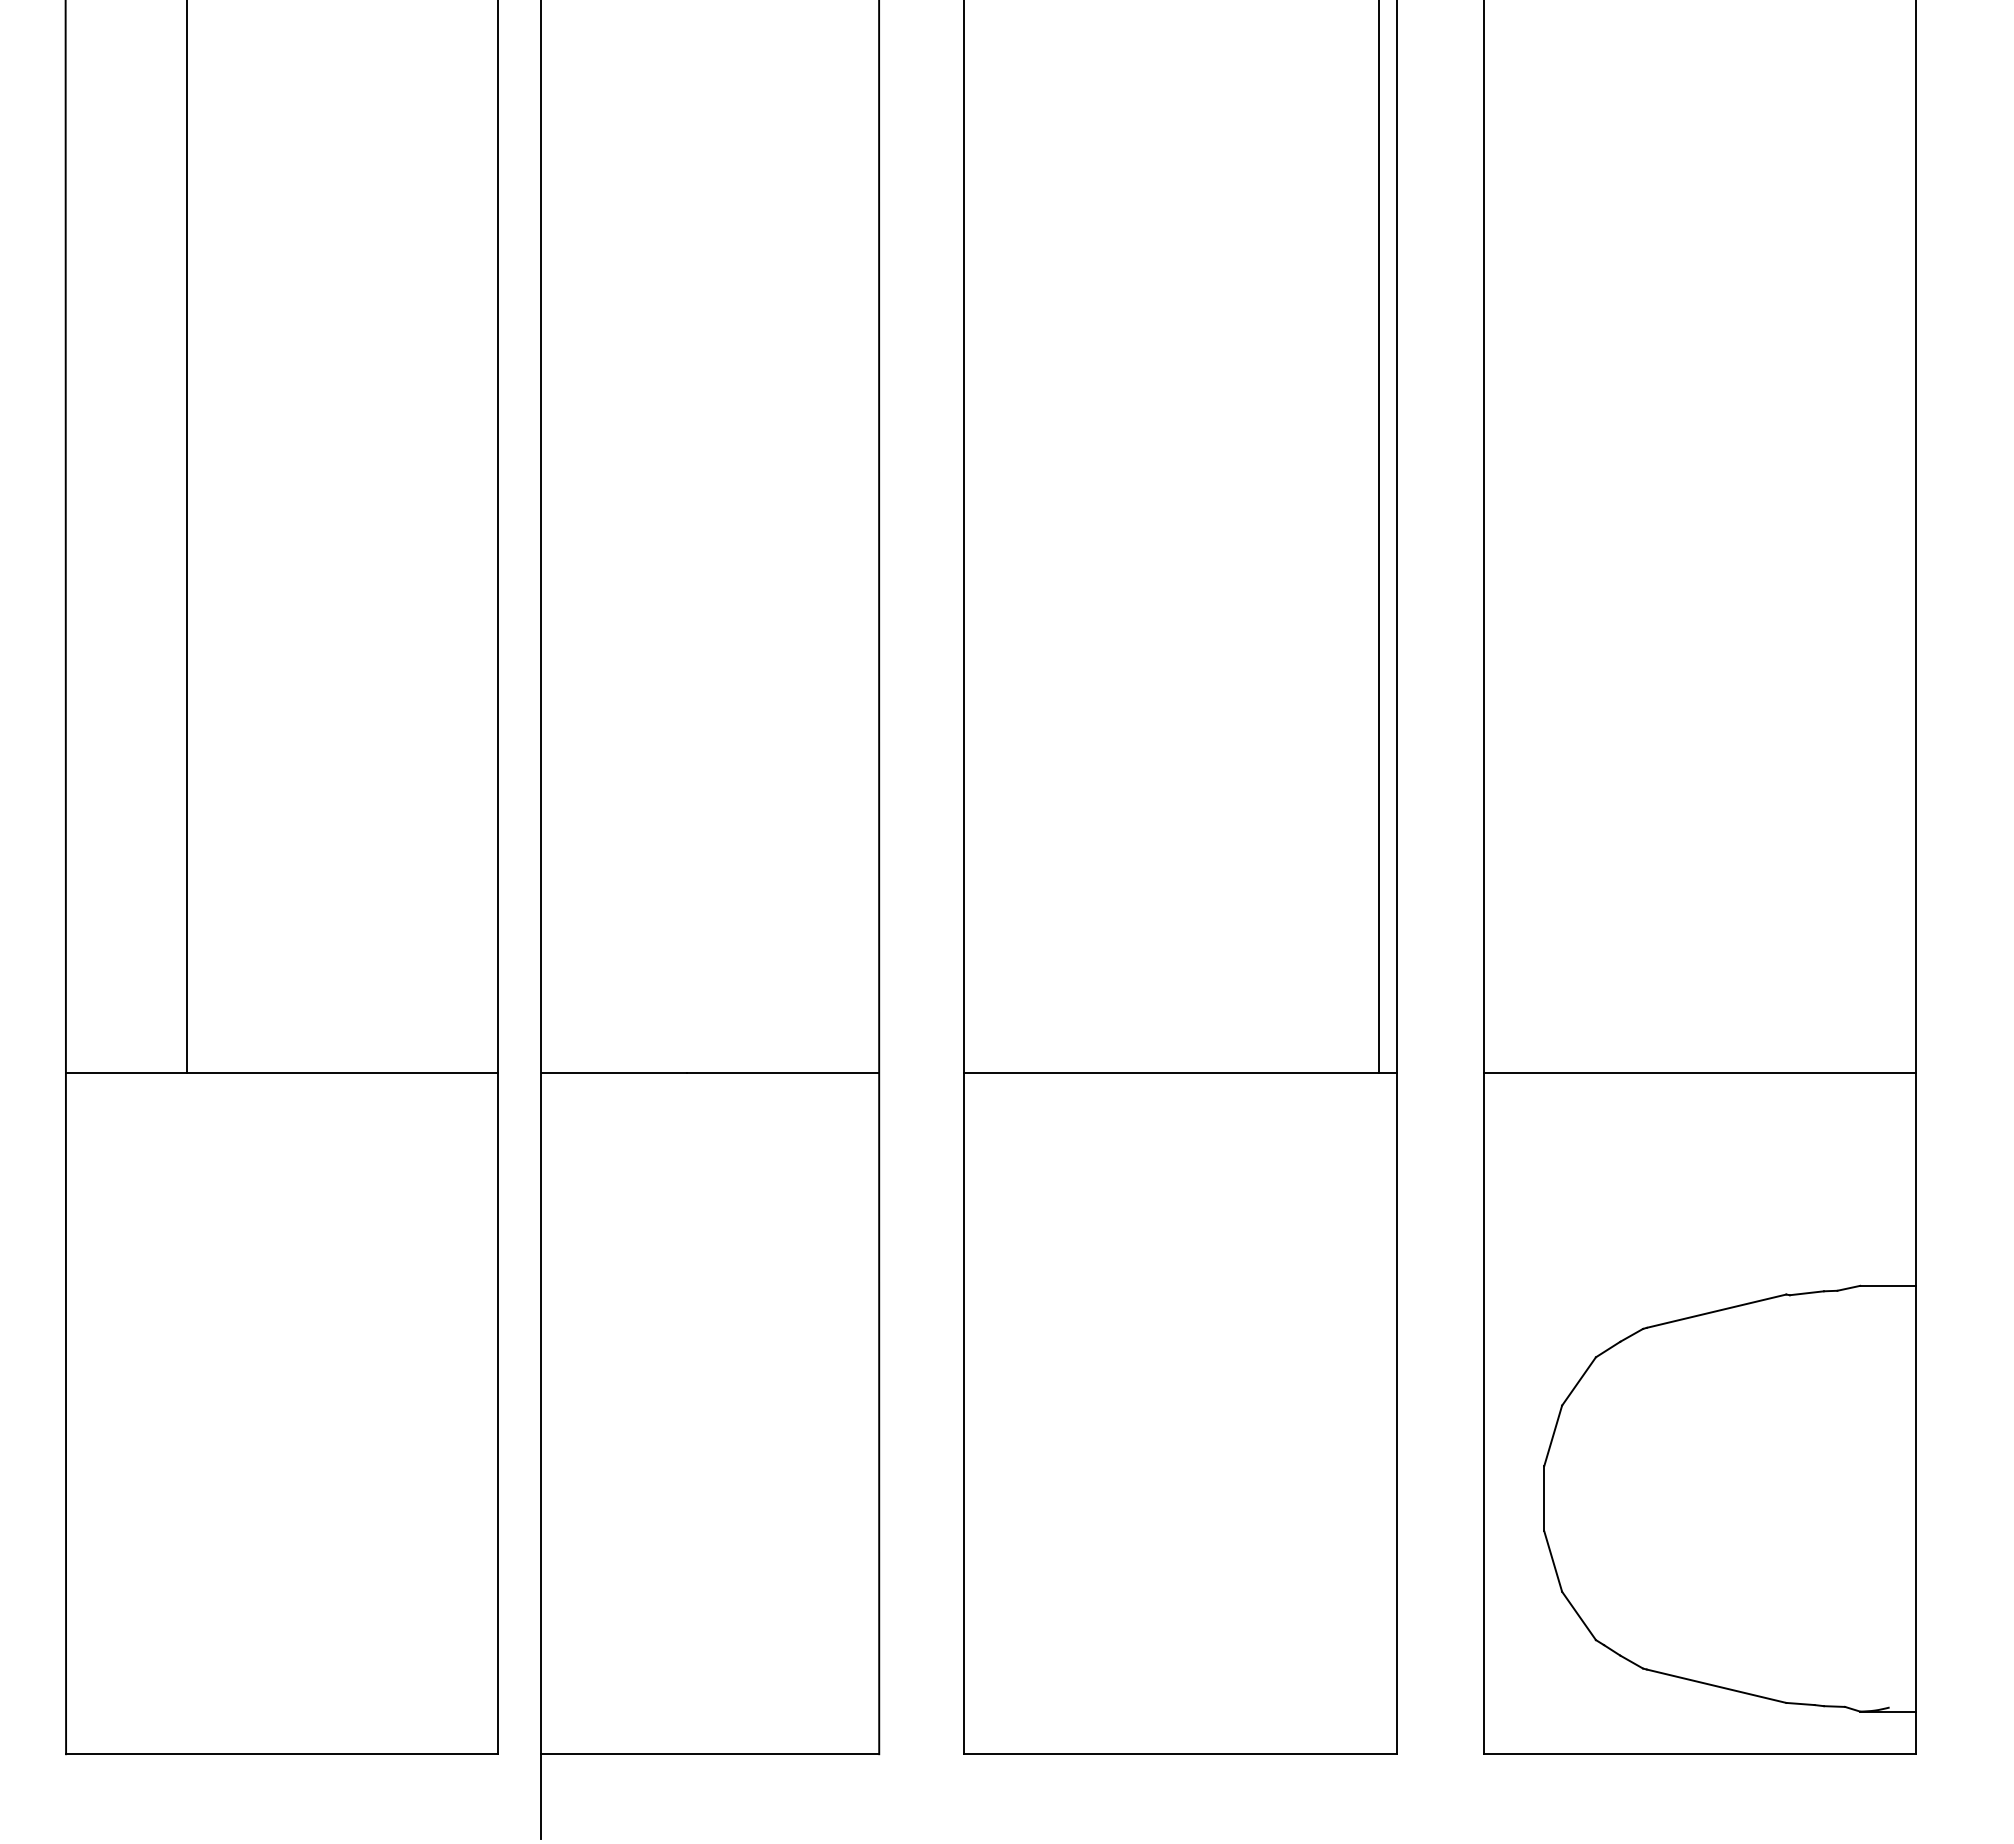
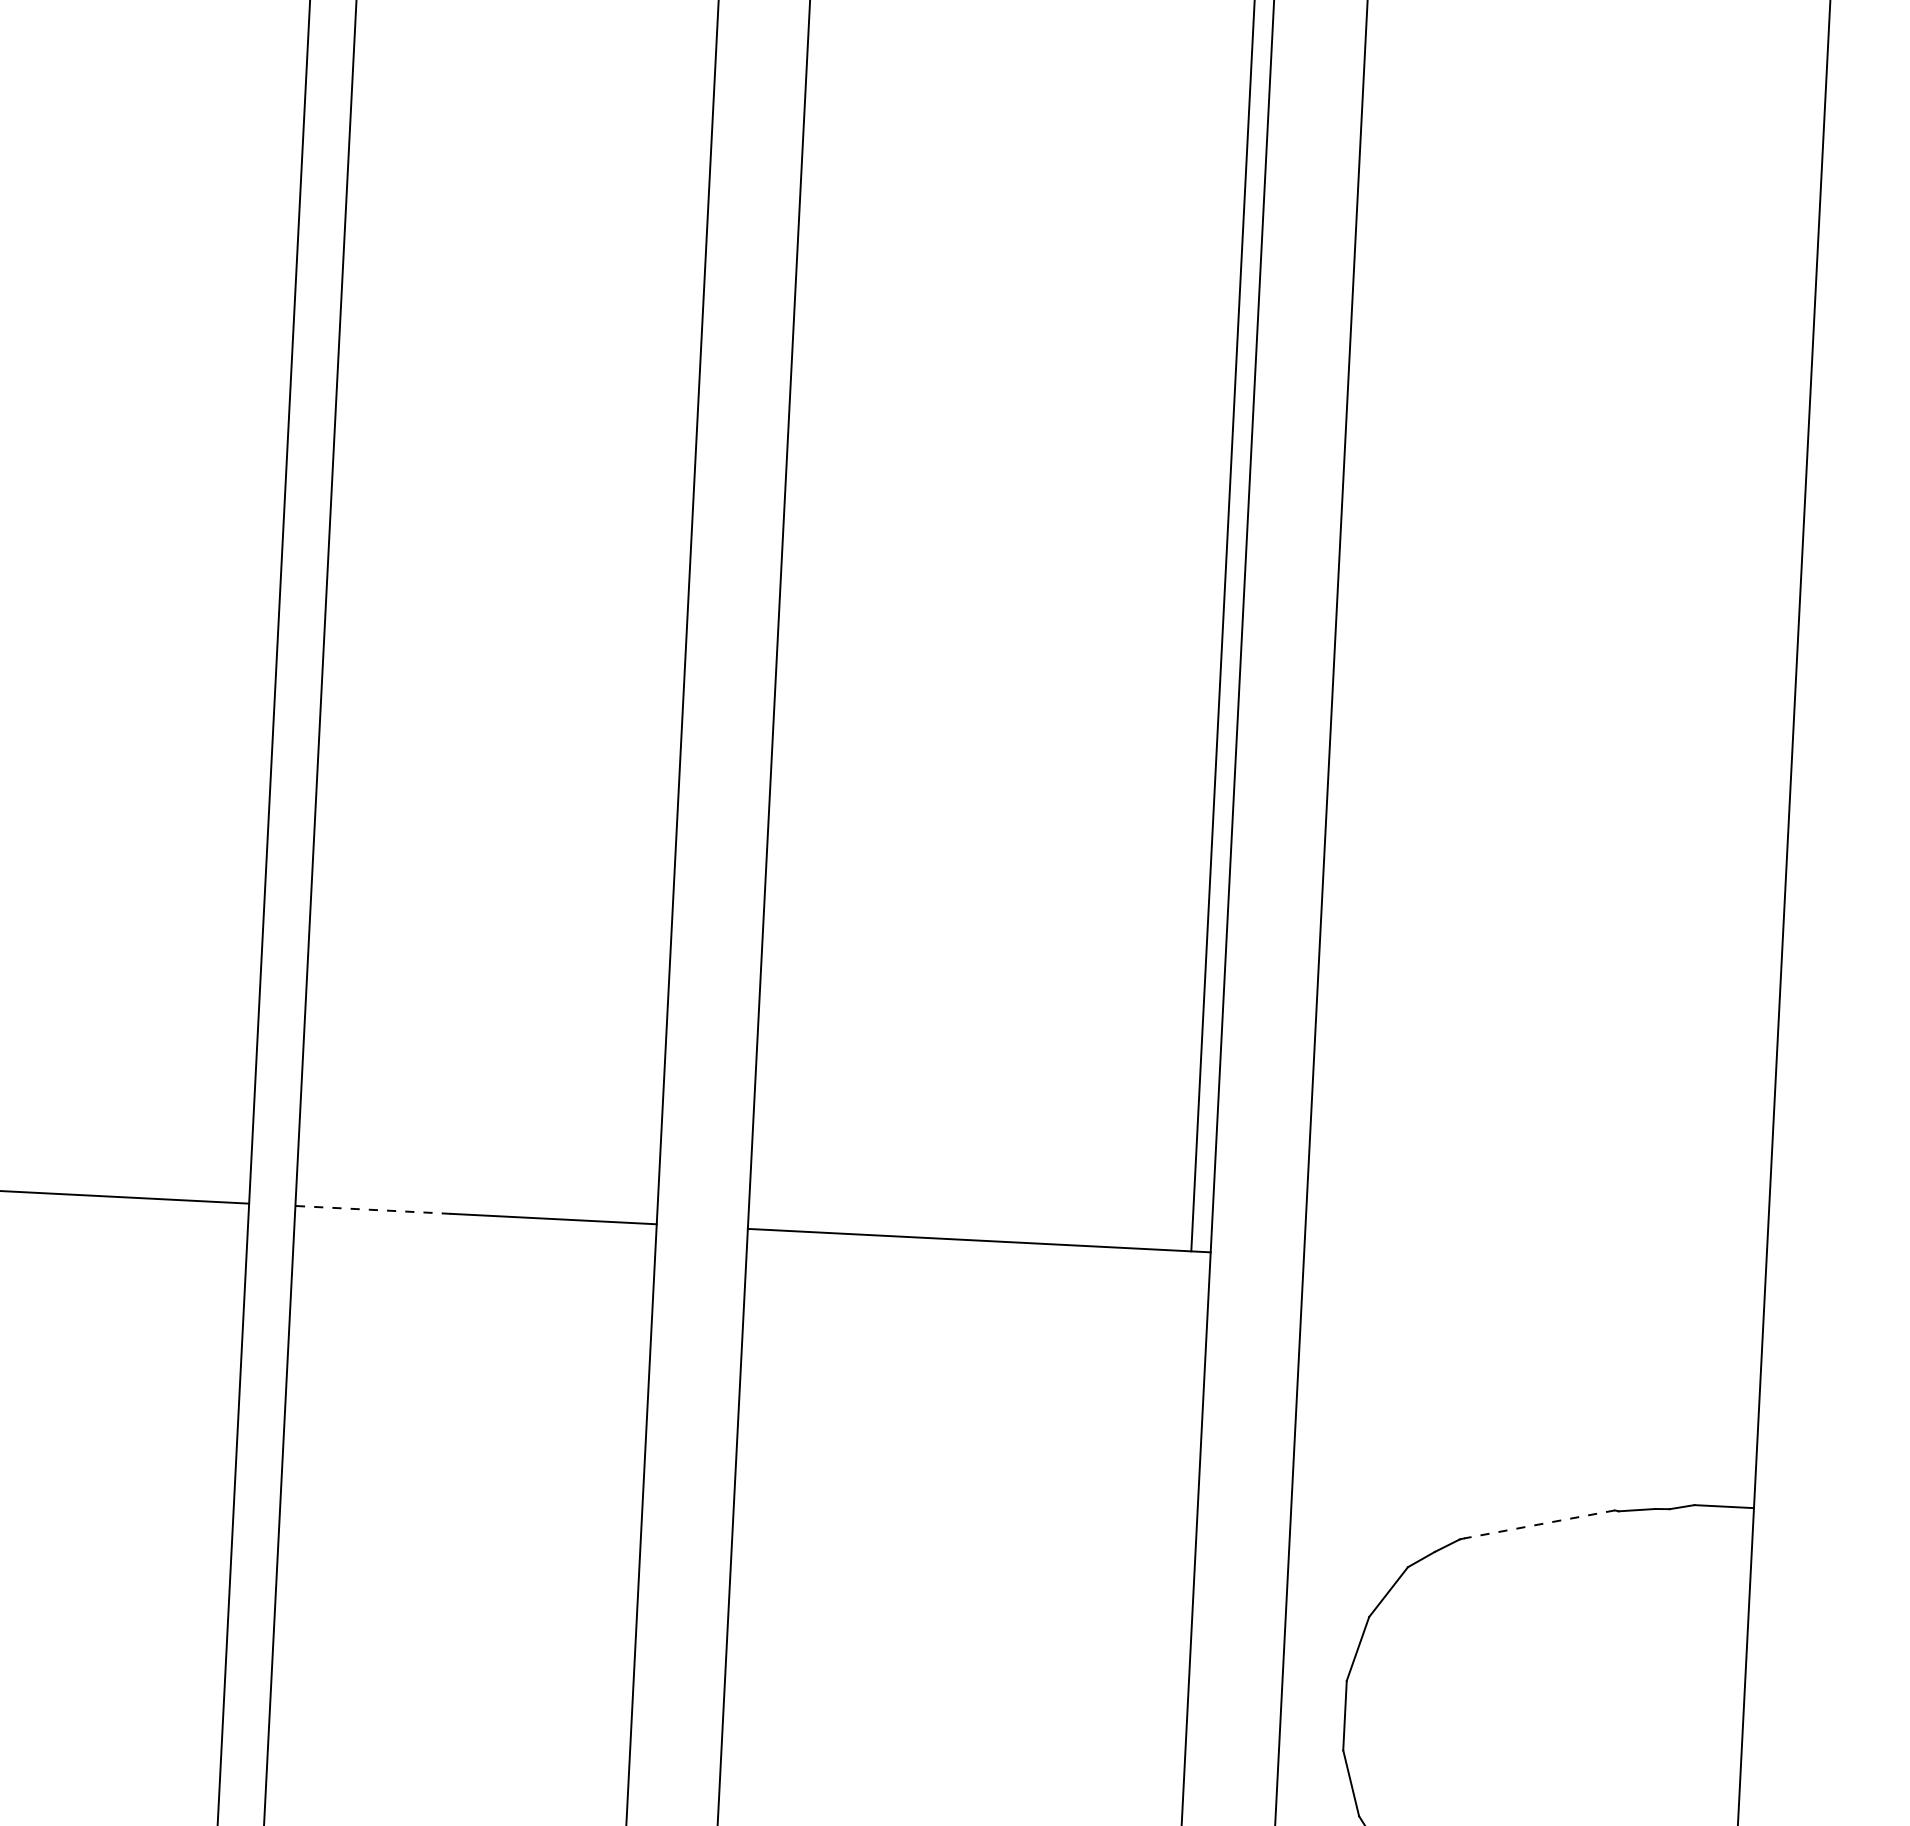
line: (614, 1072) -> (373, 1209), solid -> dashed
line: (1699, 1072) -> (1534, 1268), removed
line: (1716, 1311) -> (1539, 1524), solid -> dashed

